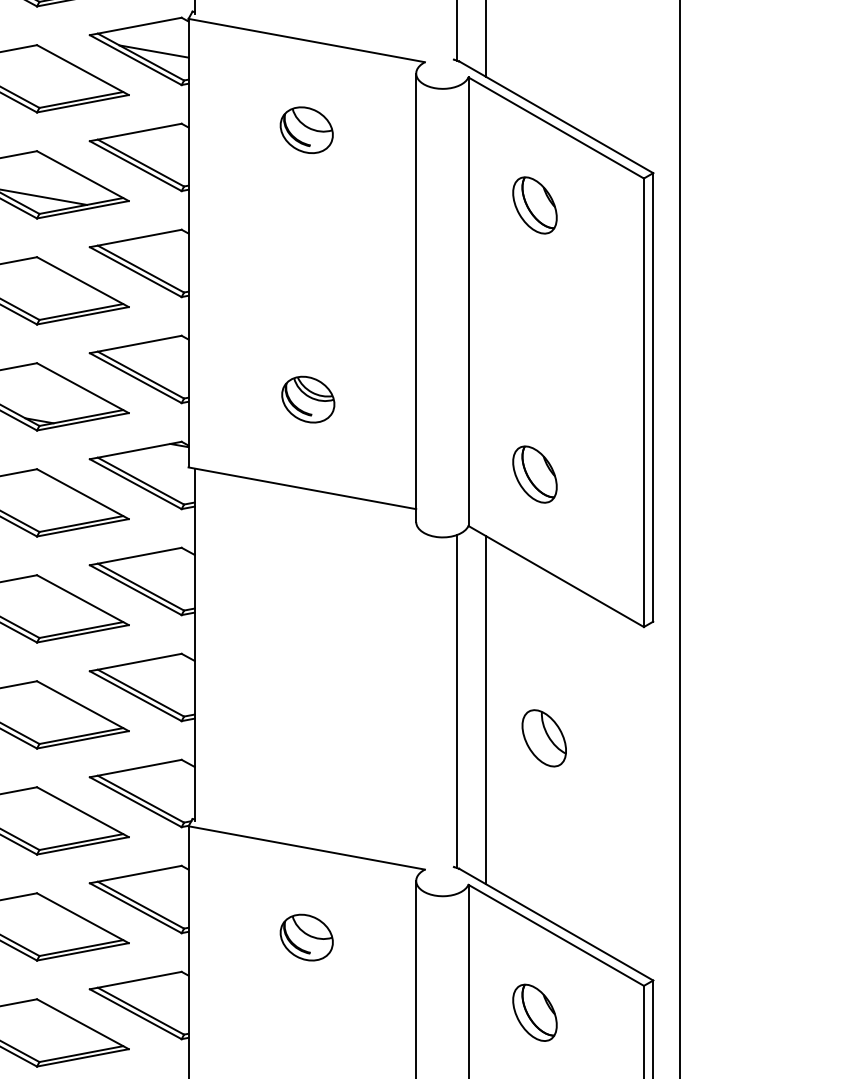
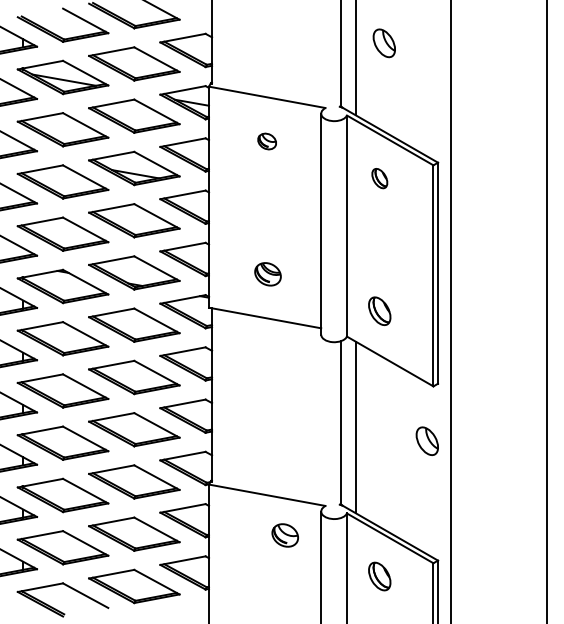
part: (305, 130) -> (266, 141), size x0.7
part: (534, 205) -> (379, 178), size x0.7
part: (542, 736) -> (426, 440), moved
part: (305, 937) -> (284, 535), moved

